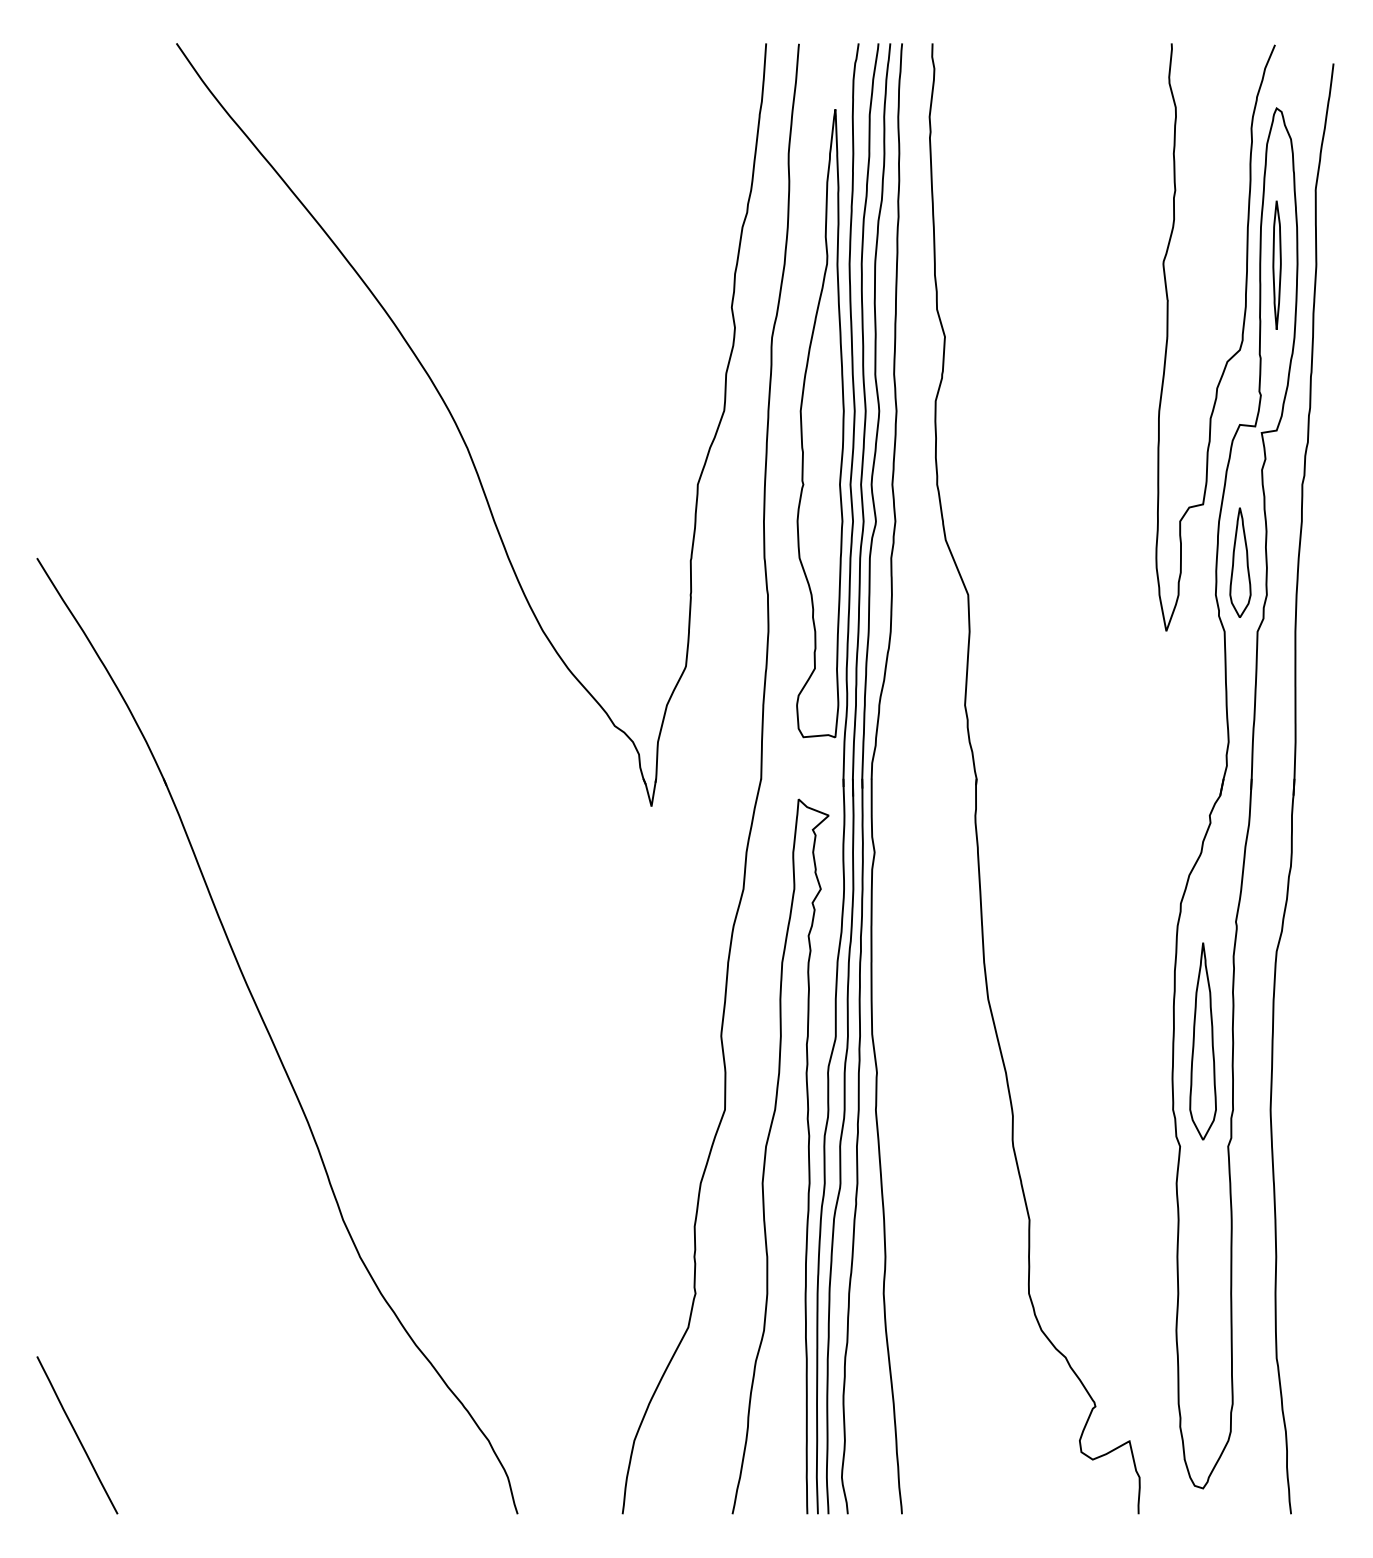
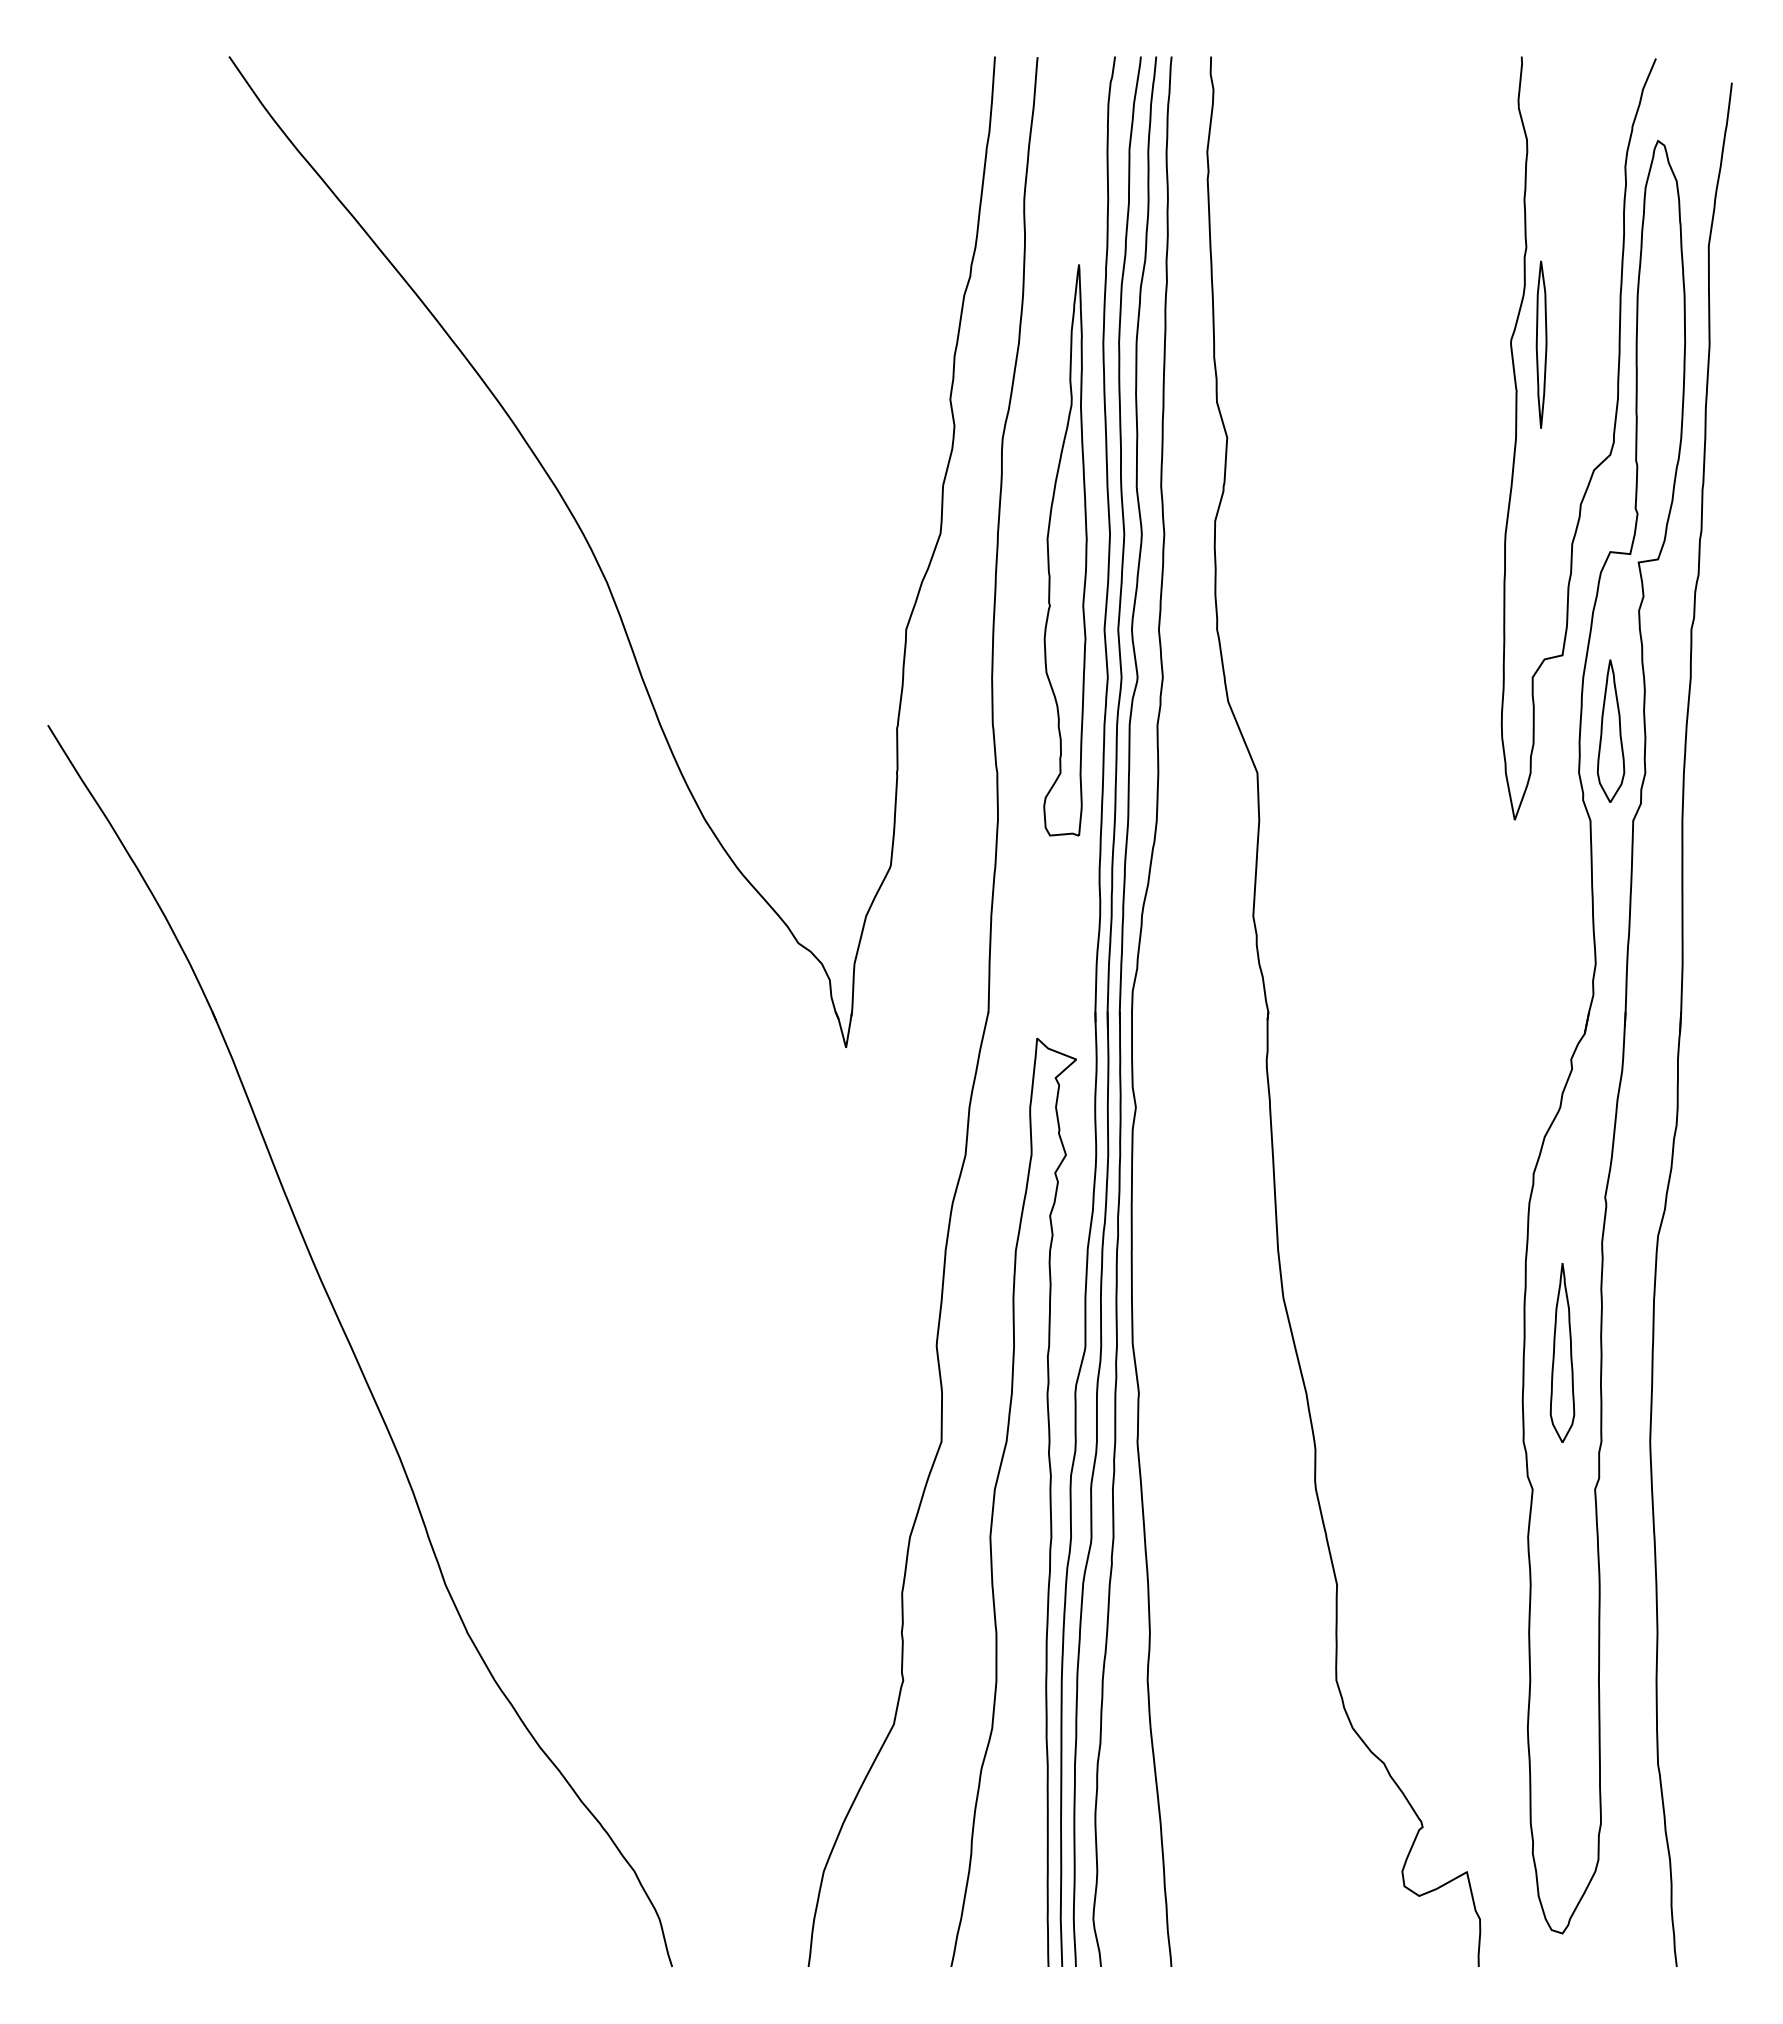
part: (1277, 265) -> (1541, 344), moved
part: (820, 423) -> (1065, 550), size x0.7
part: (1203, 1041) -> (1562, 1352), size x0.7
line: (77, 1435) -> (100, 1864), removed

